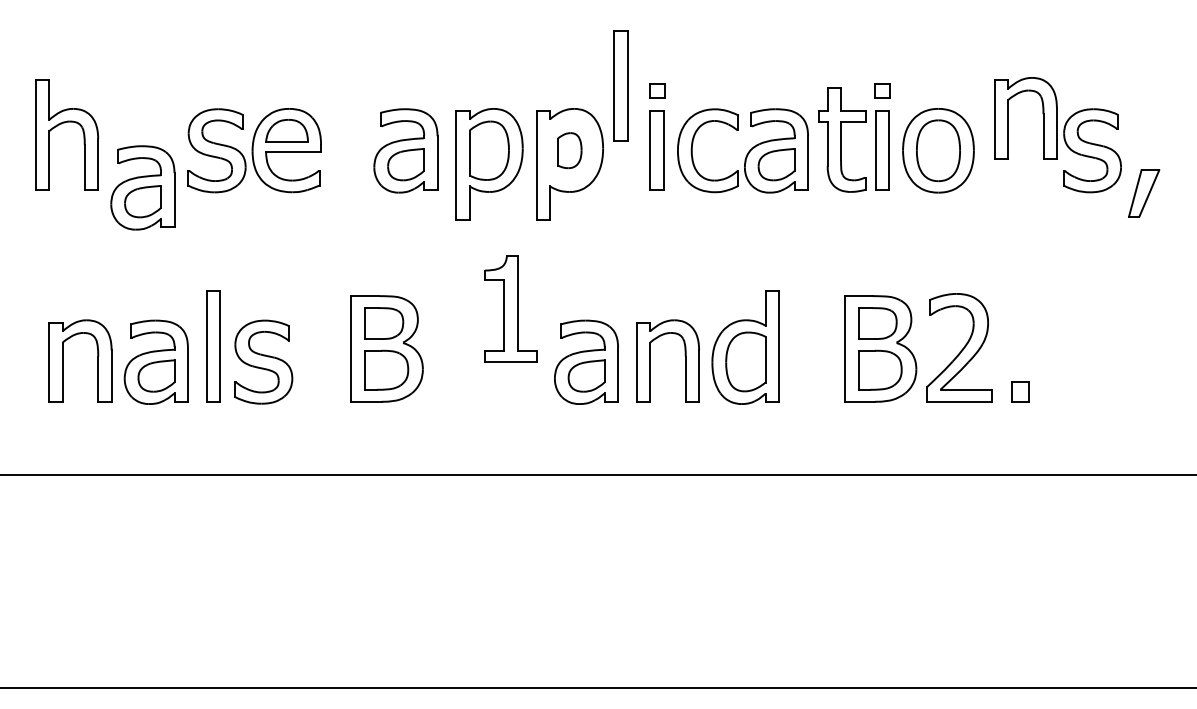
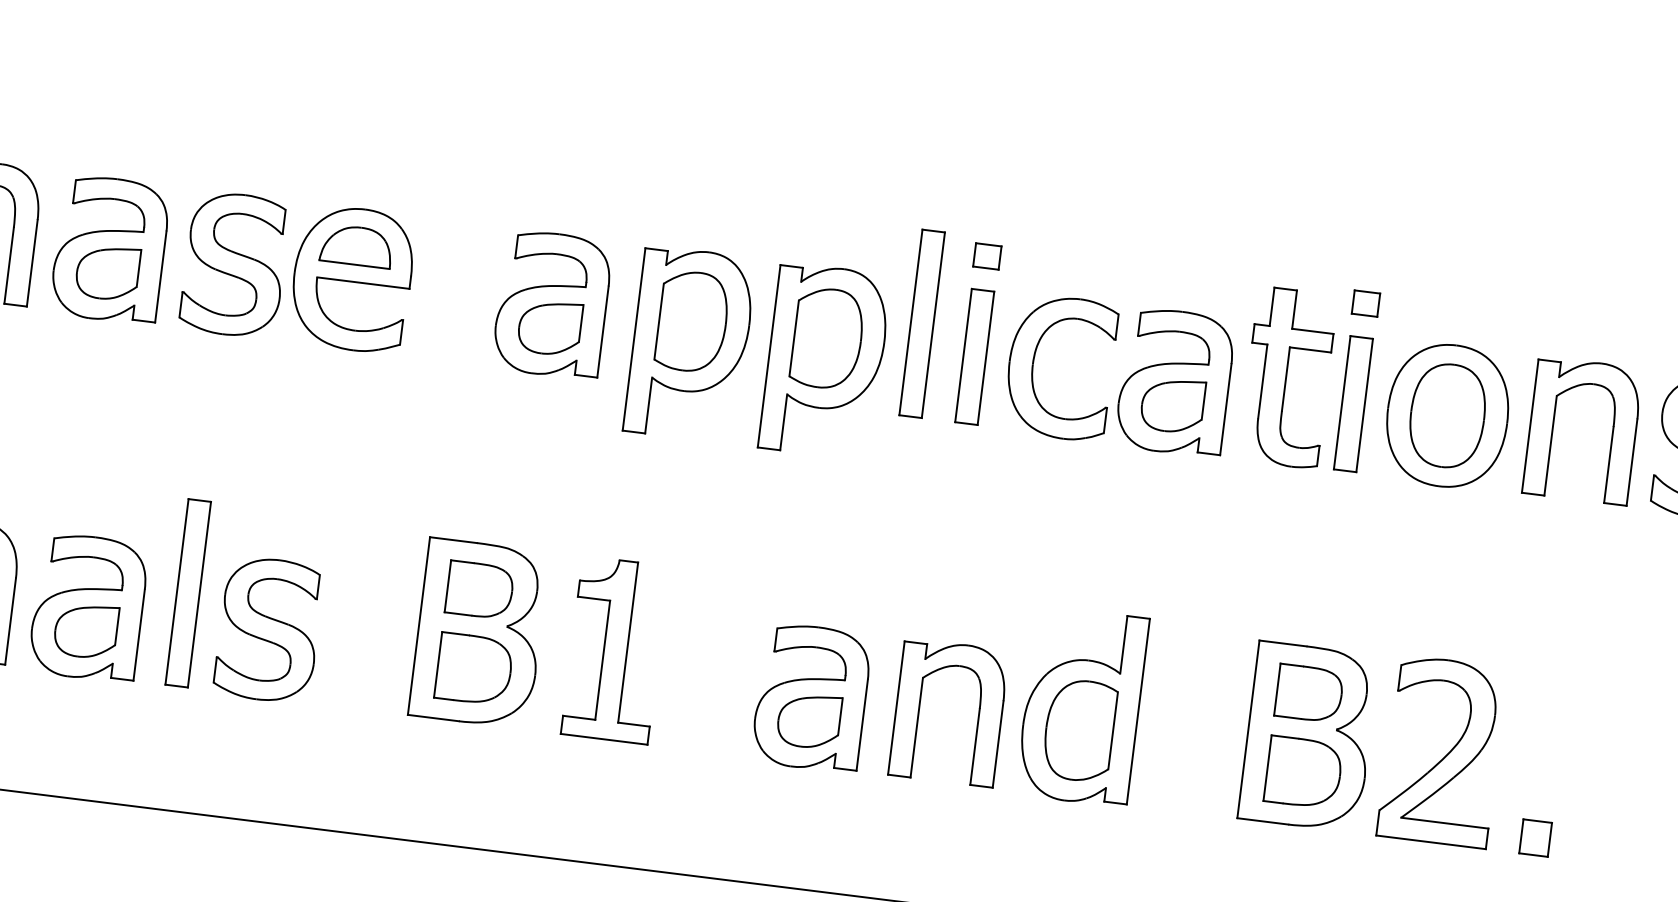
part: (620, 85) -> (921, 322), moved
part: (1008, 118) -> (1553, 426), moved
part: (569, 150) -> (827, 338), size x1.67
part: (142, 187) -> (109, 248), moved
part: (510, 308) -> (614, 649), moved

